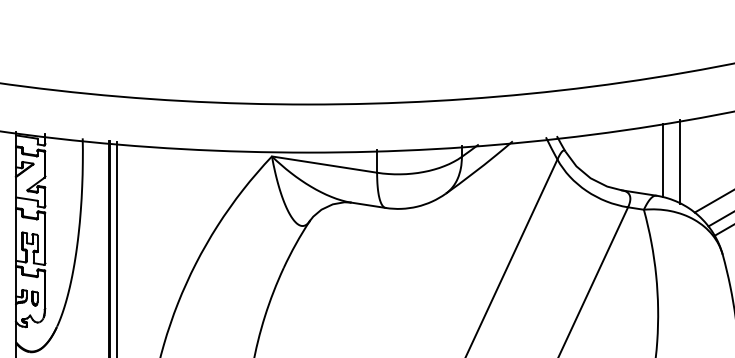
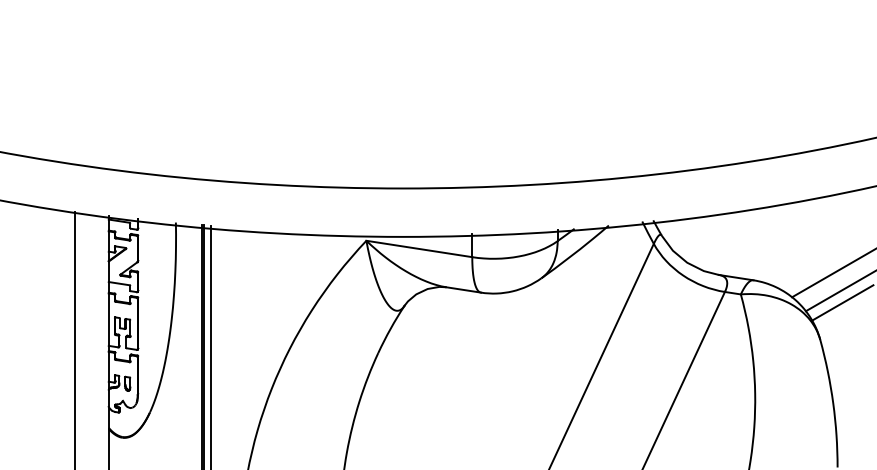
line: (663, 160) -> (760, 244), removed
line: (680, 162) -> (777, 246), removed

